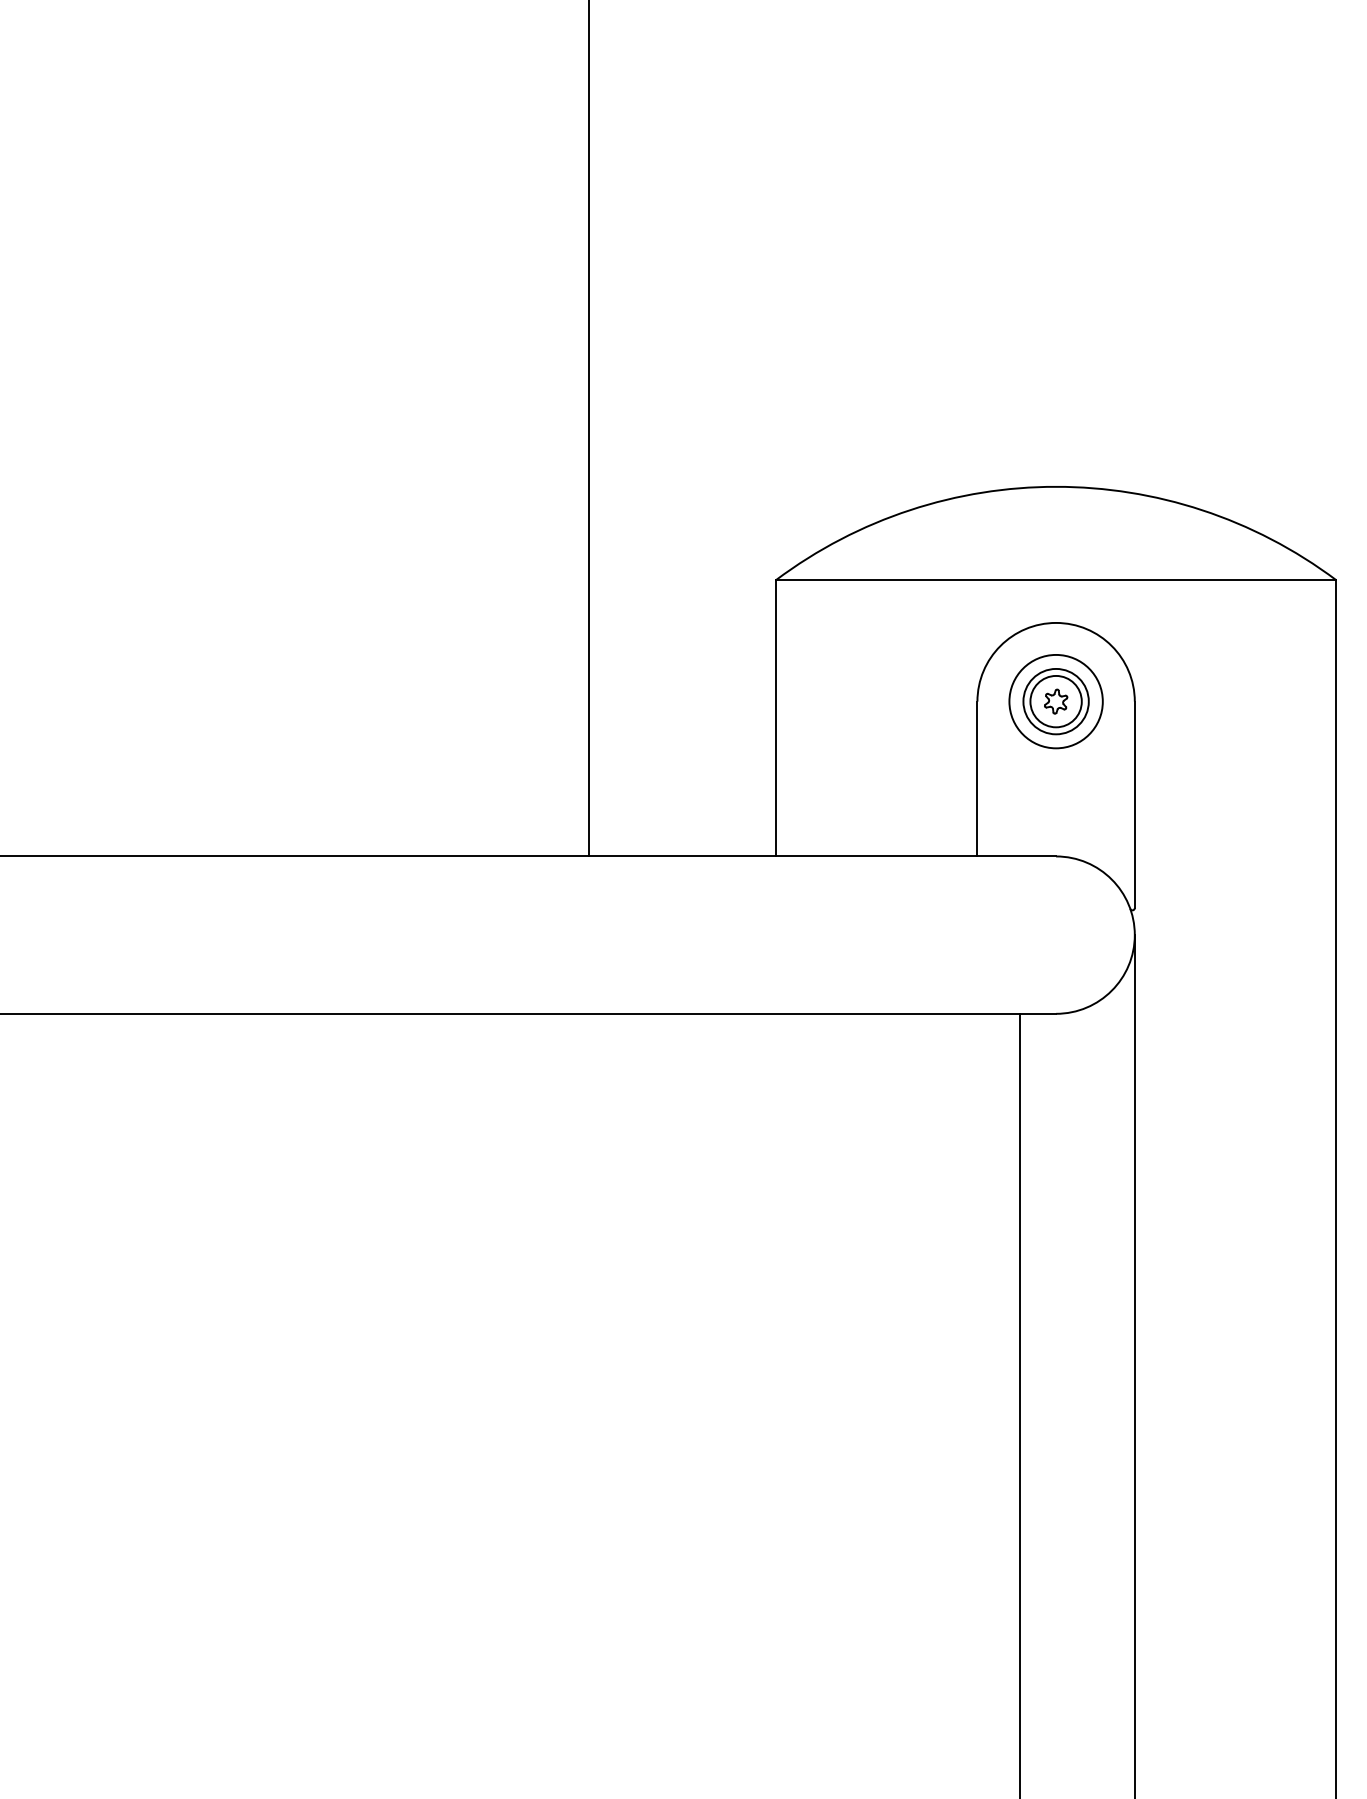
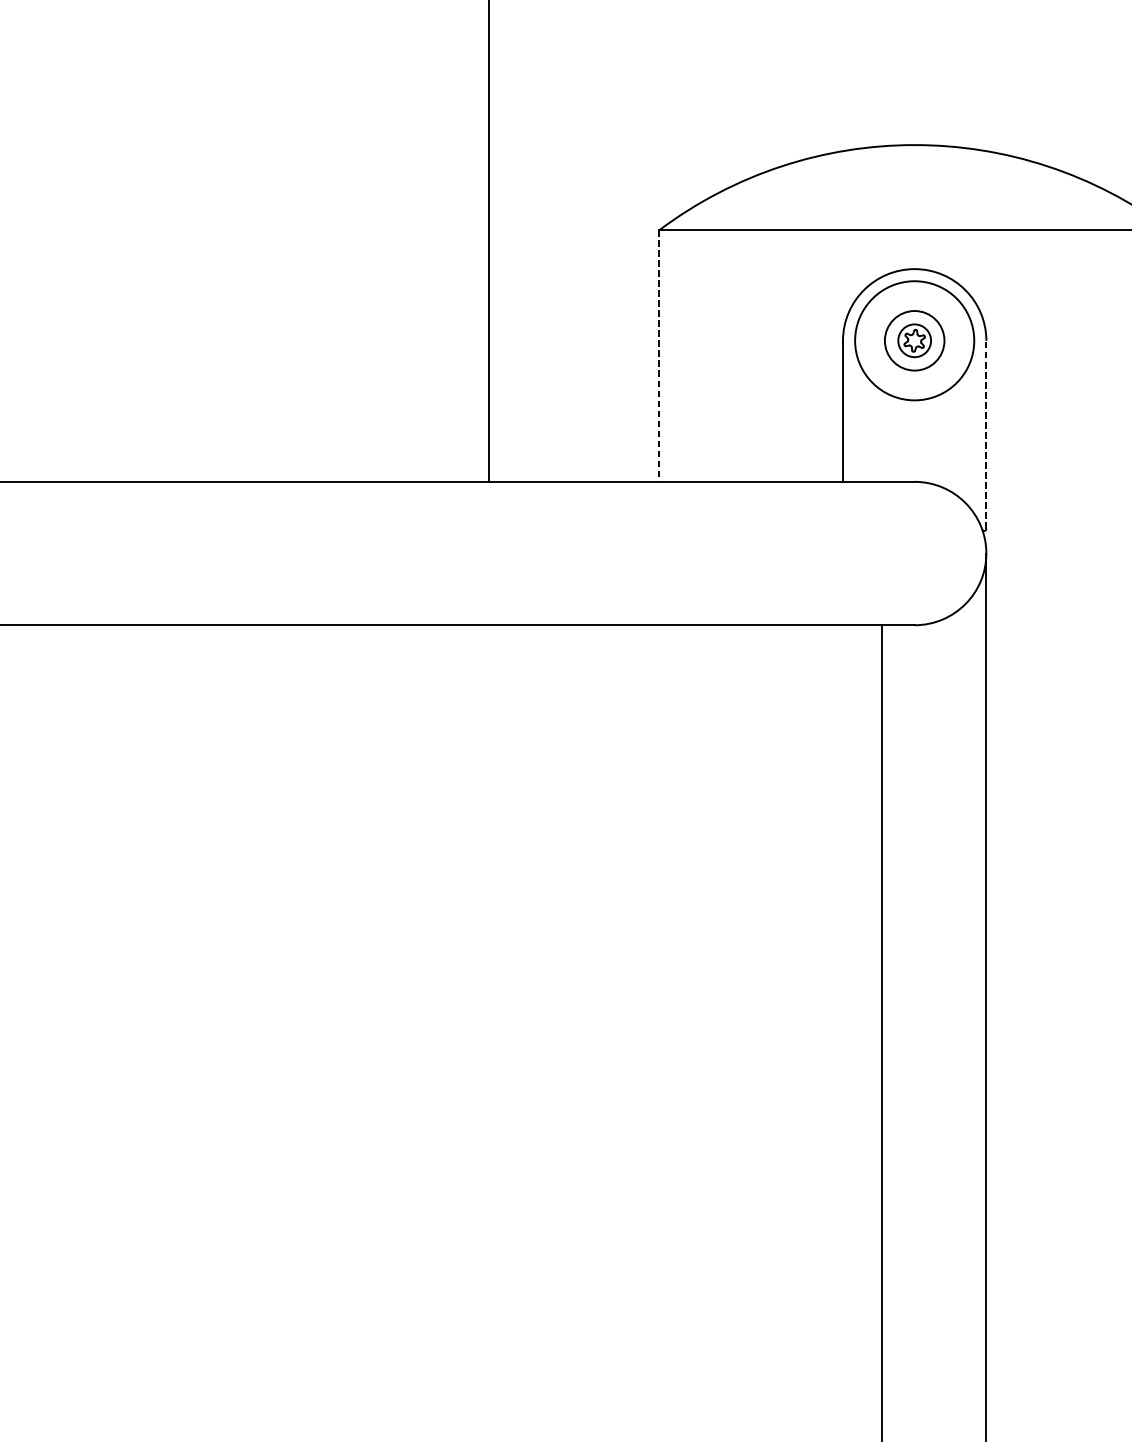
circle: (1055, 701) -> (914, 340), size x0.7
circle: (1055, 701) -> (914, 340), size x1.4
line: (775, 718) -> (659, 356), solid -> dashed
line: (1134, 804) -> (986, 434), solid -> dashed

